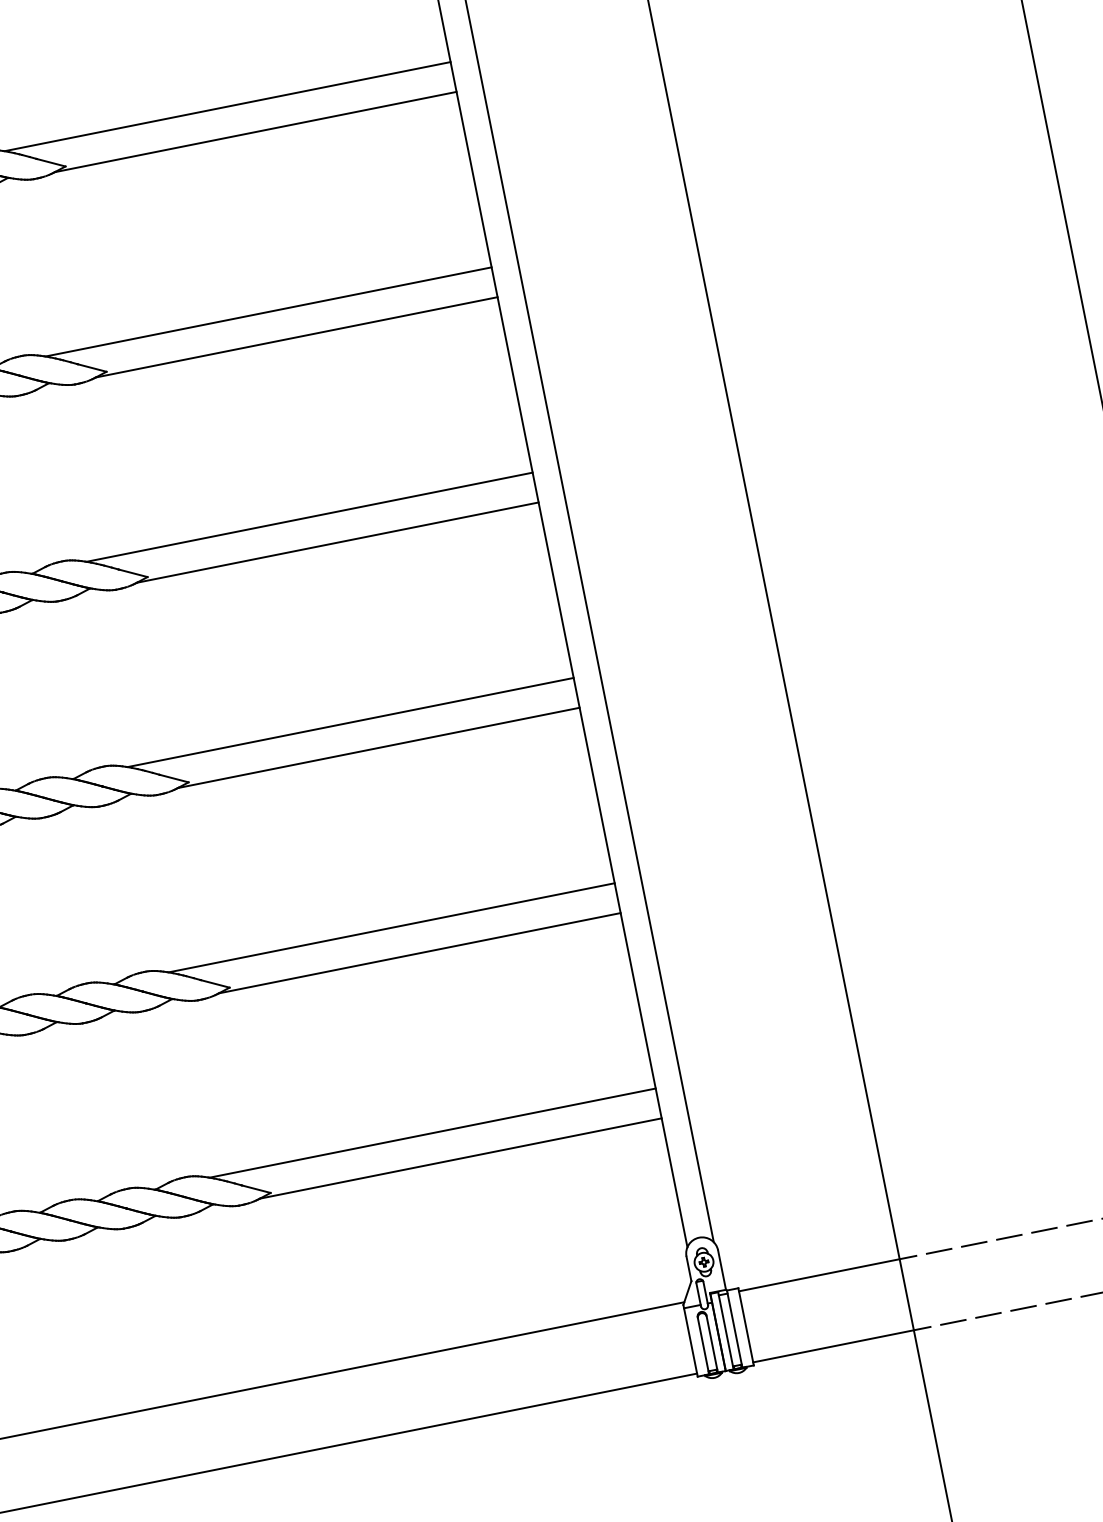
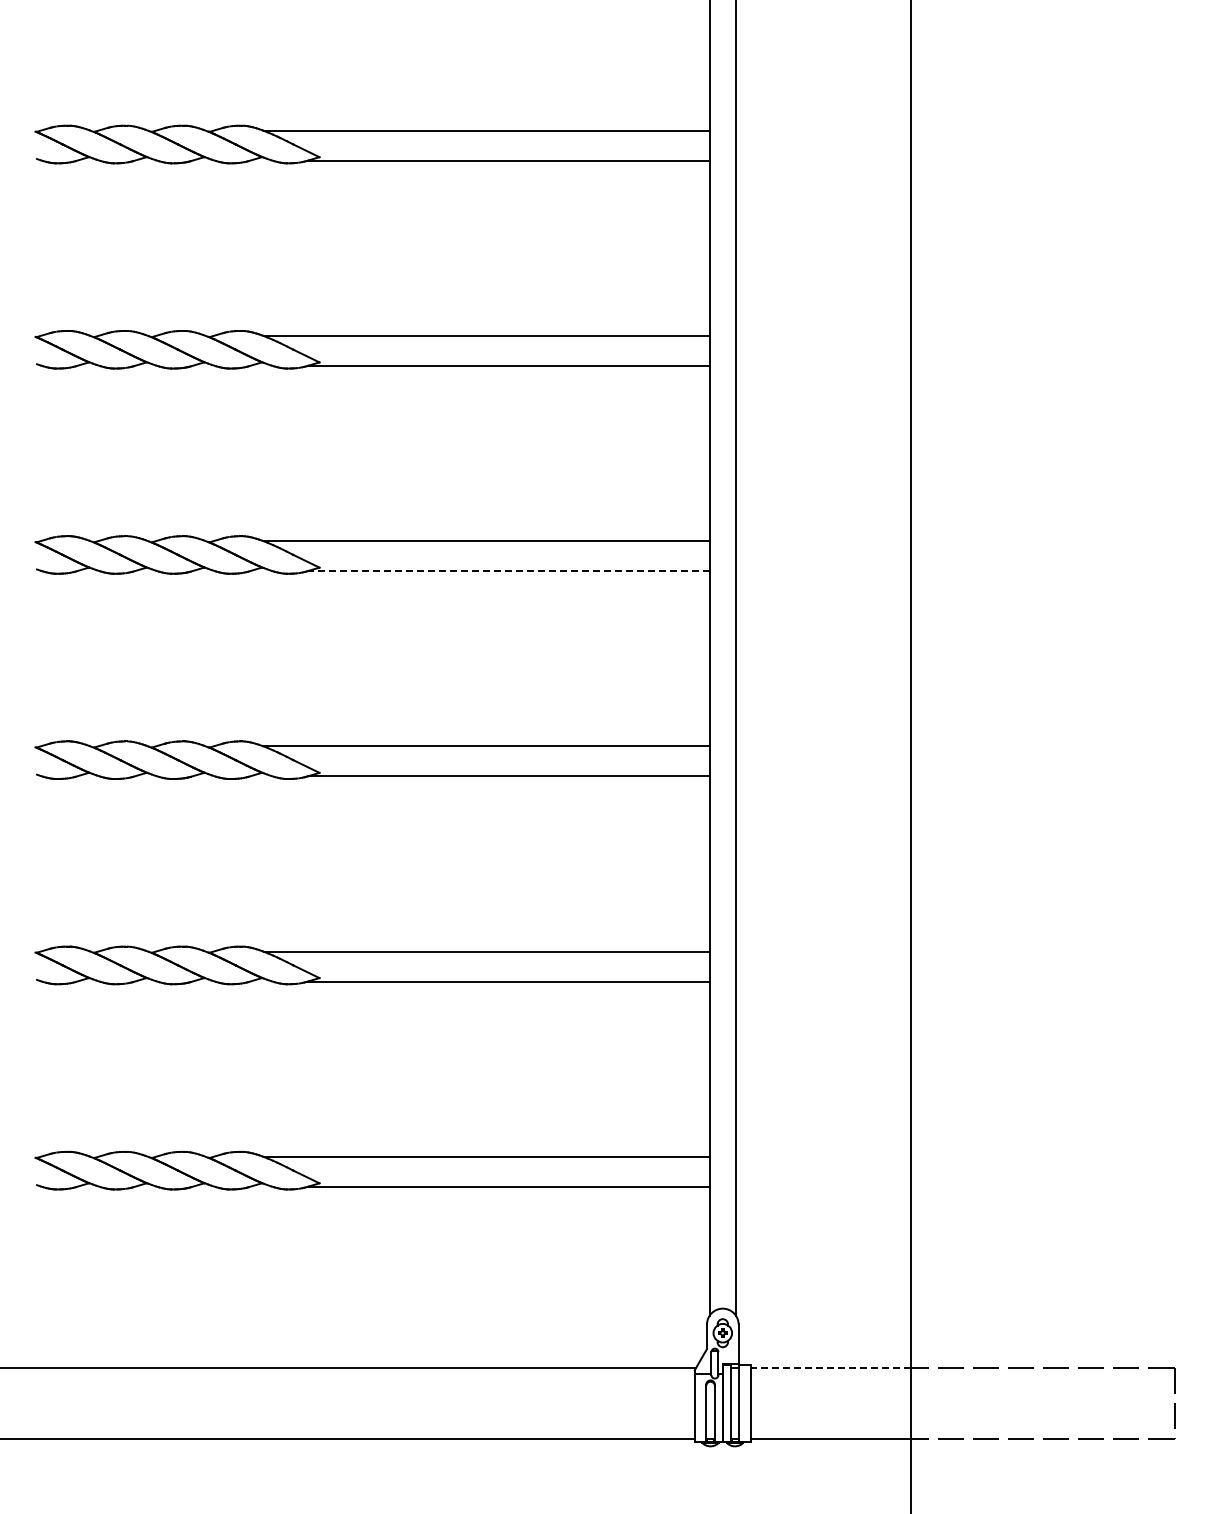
line: (337, 543) -> (508, 571), solid -> dashed
line: (818, 1275) -> (830, 1367), solid -> dashed

